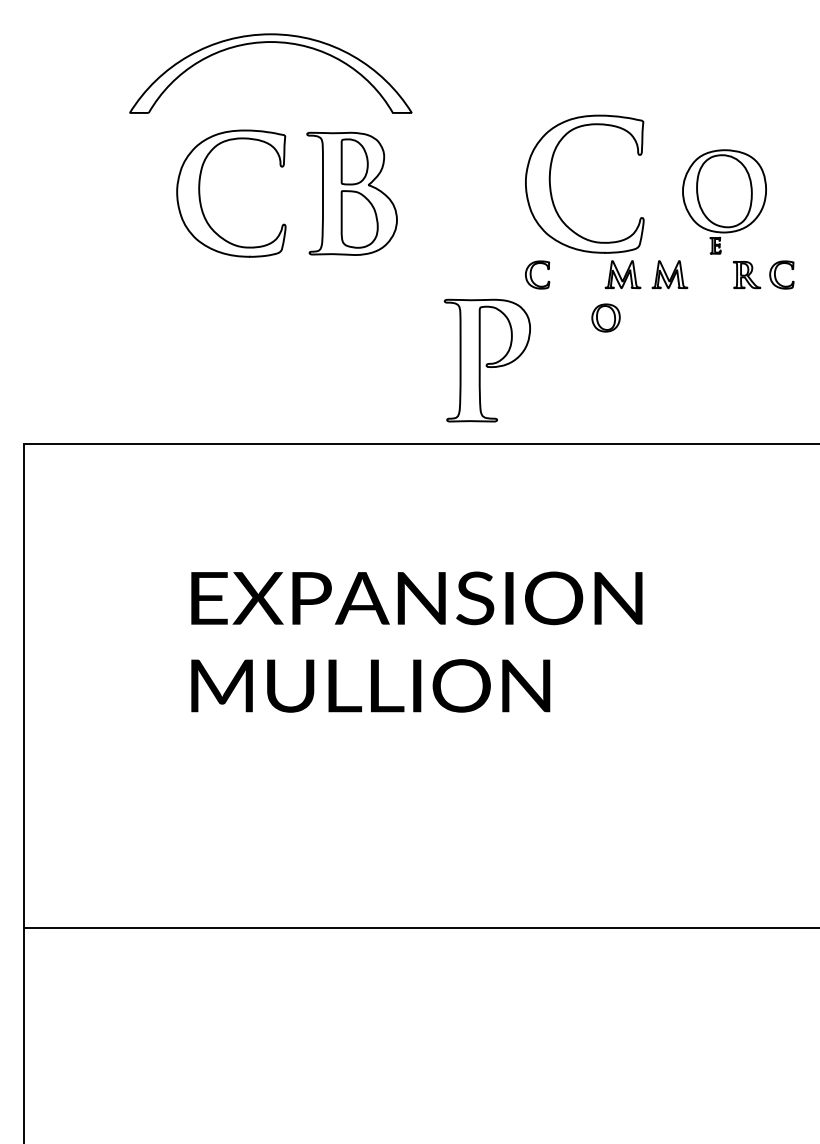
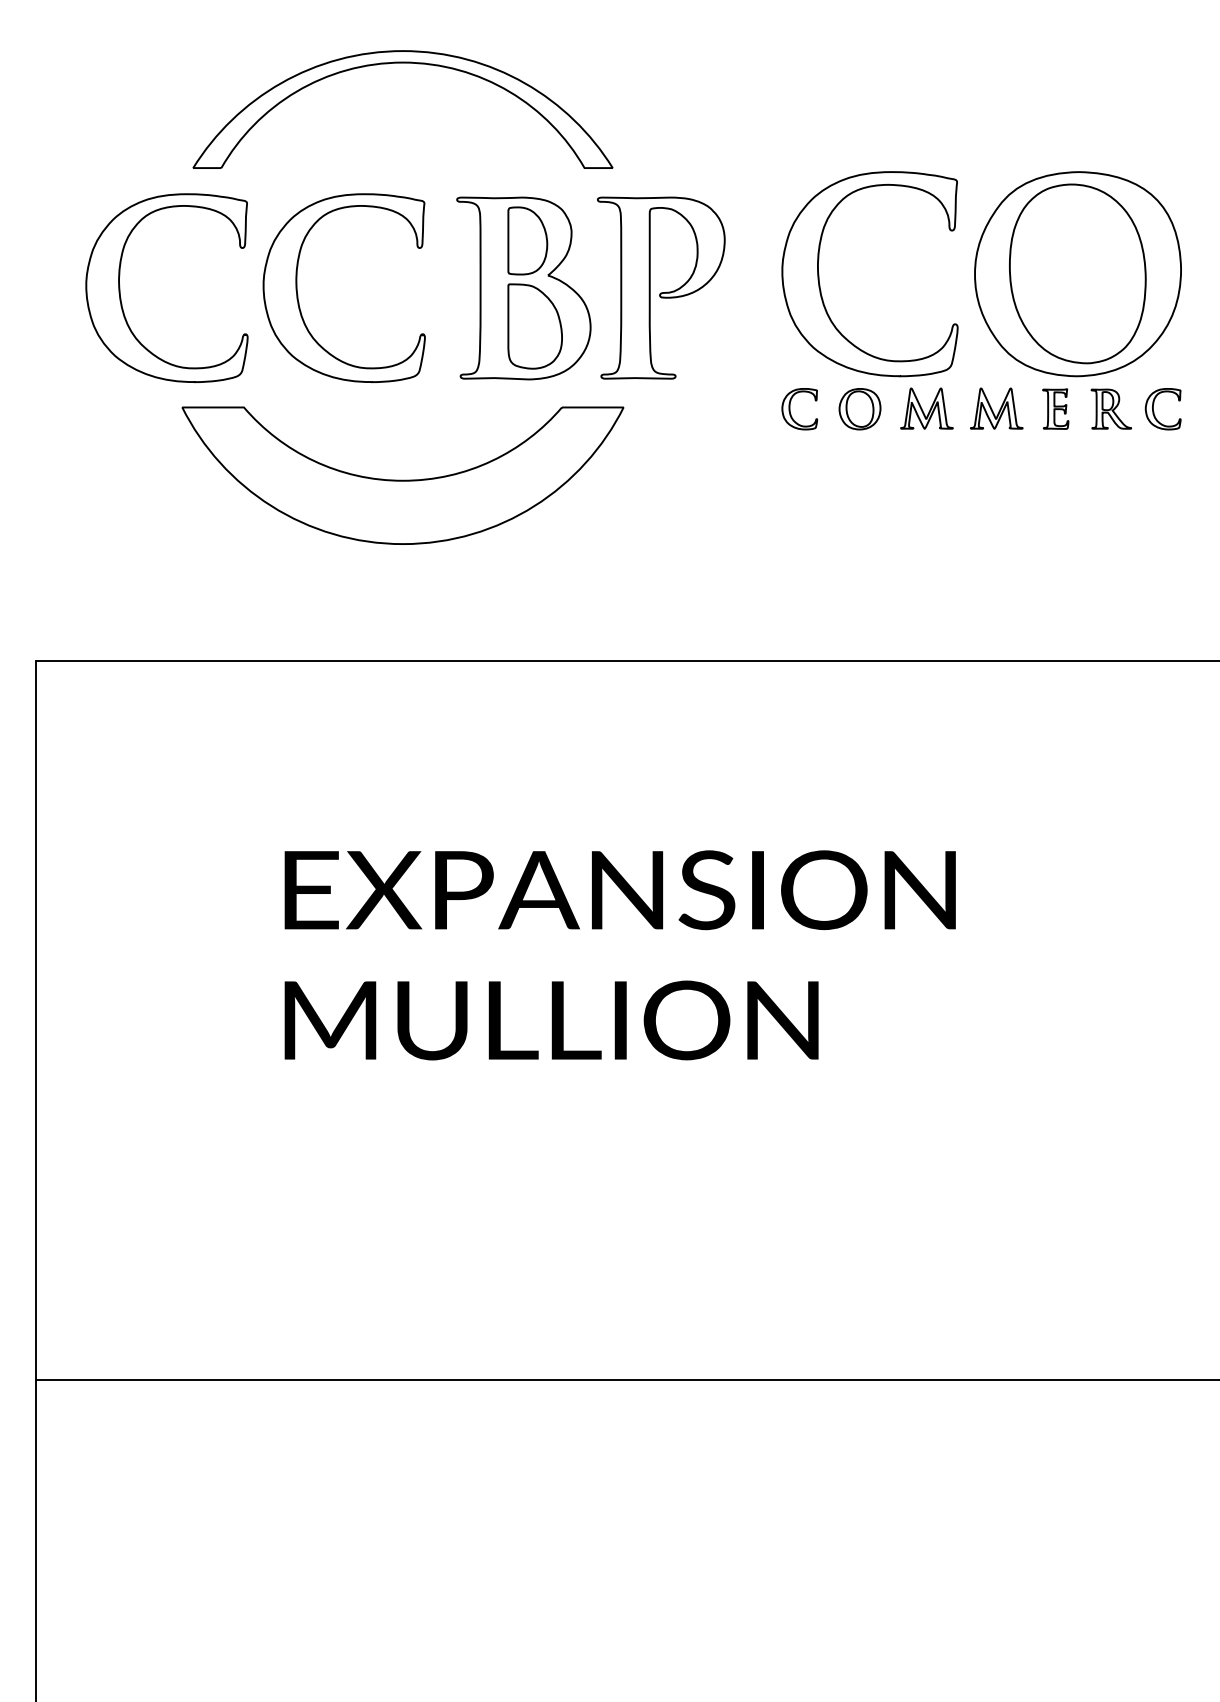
part: (81, 194) -> (121, 289), added
part: (724, 201) -> (1077, 299), size x1.67
part: (605, 317) -> (859, 408), moved
part: (270, 319) -> (402, 475), added
part: (487, 360) -> (661, 287), moved

